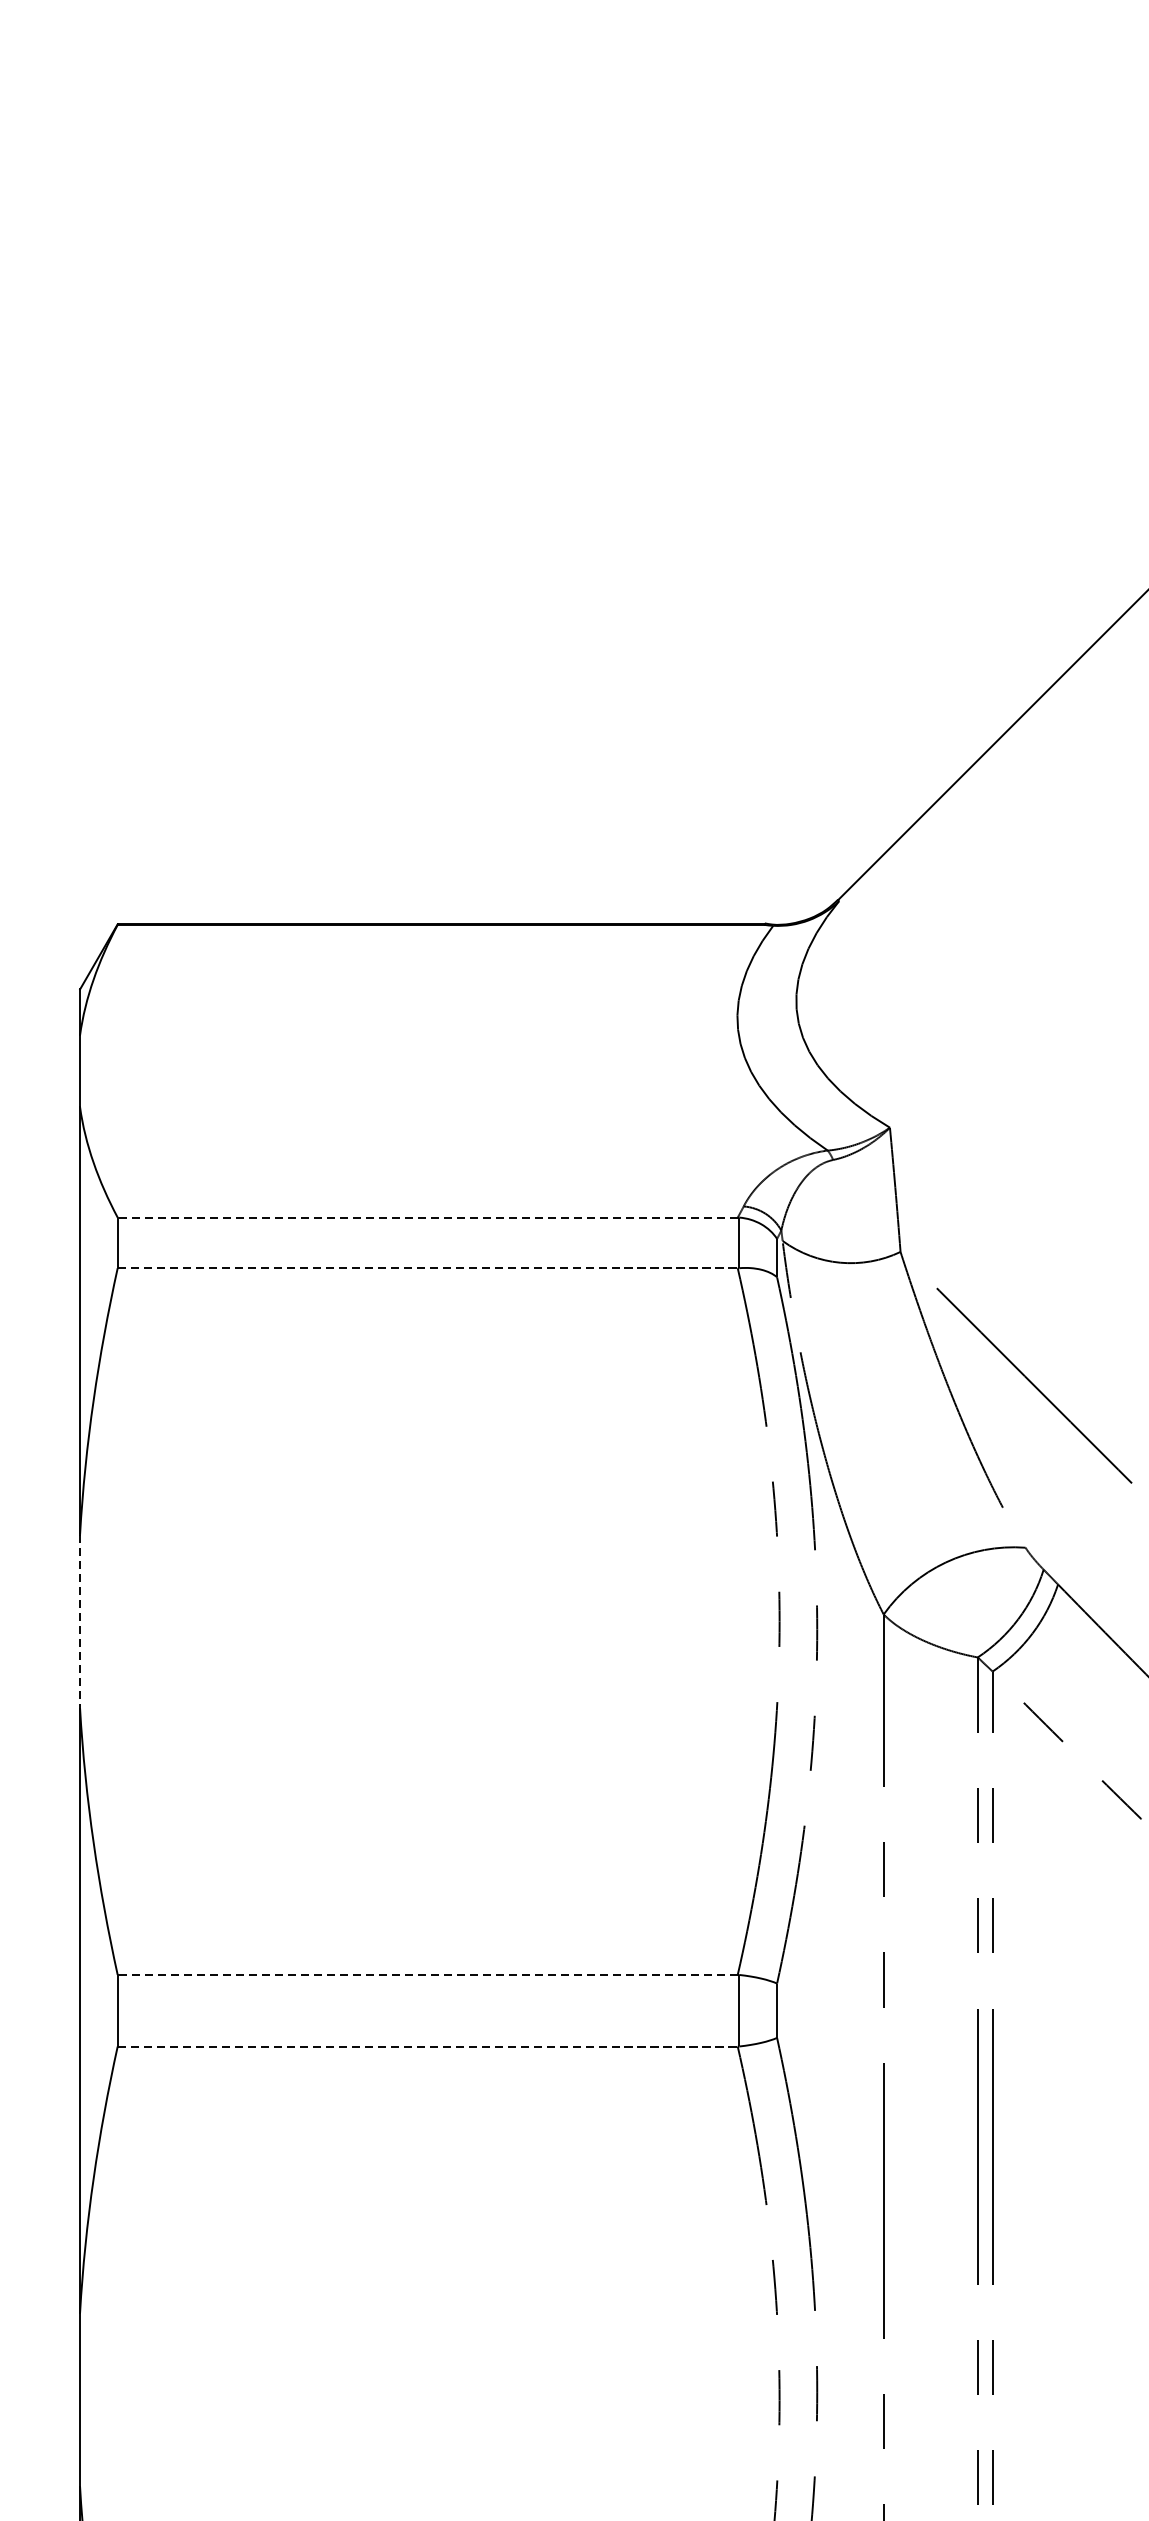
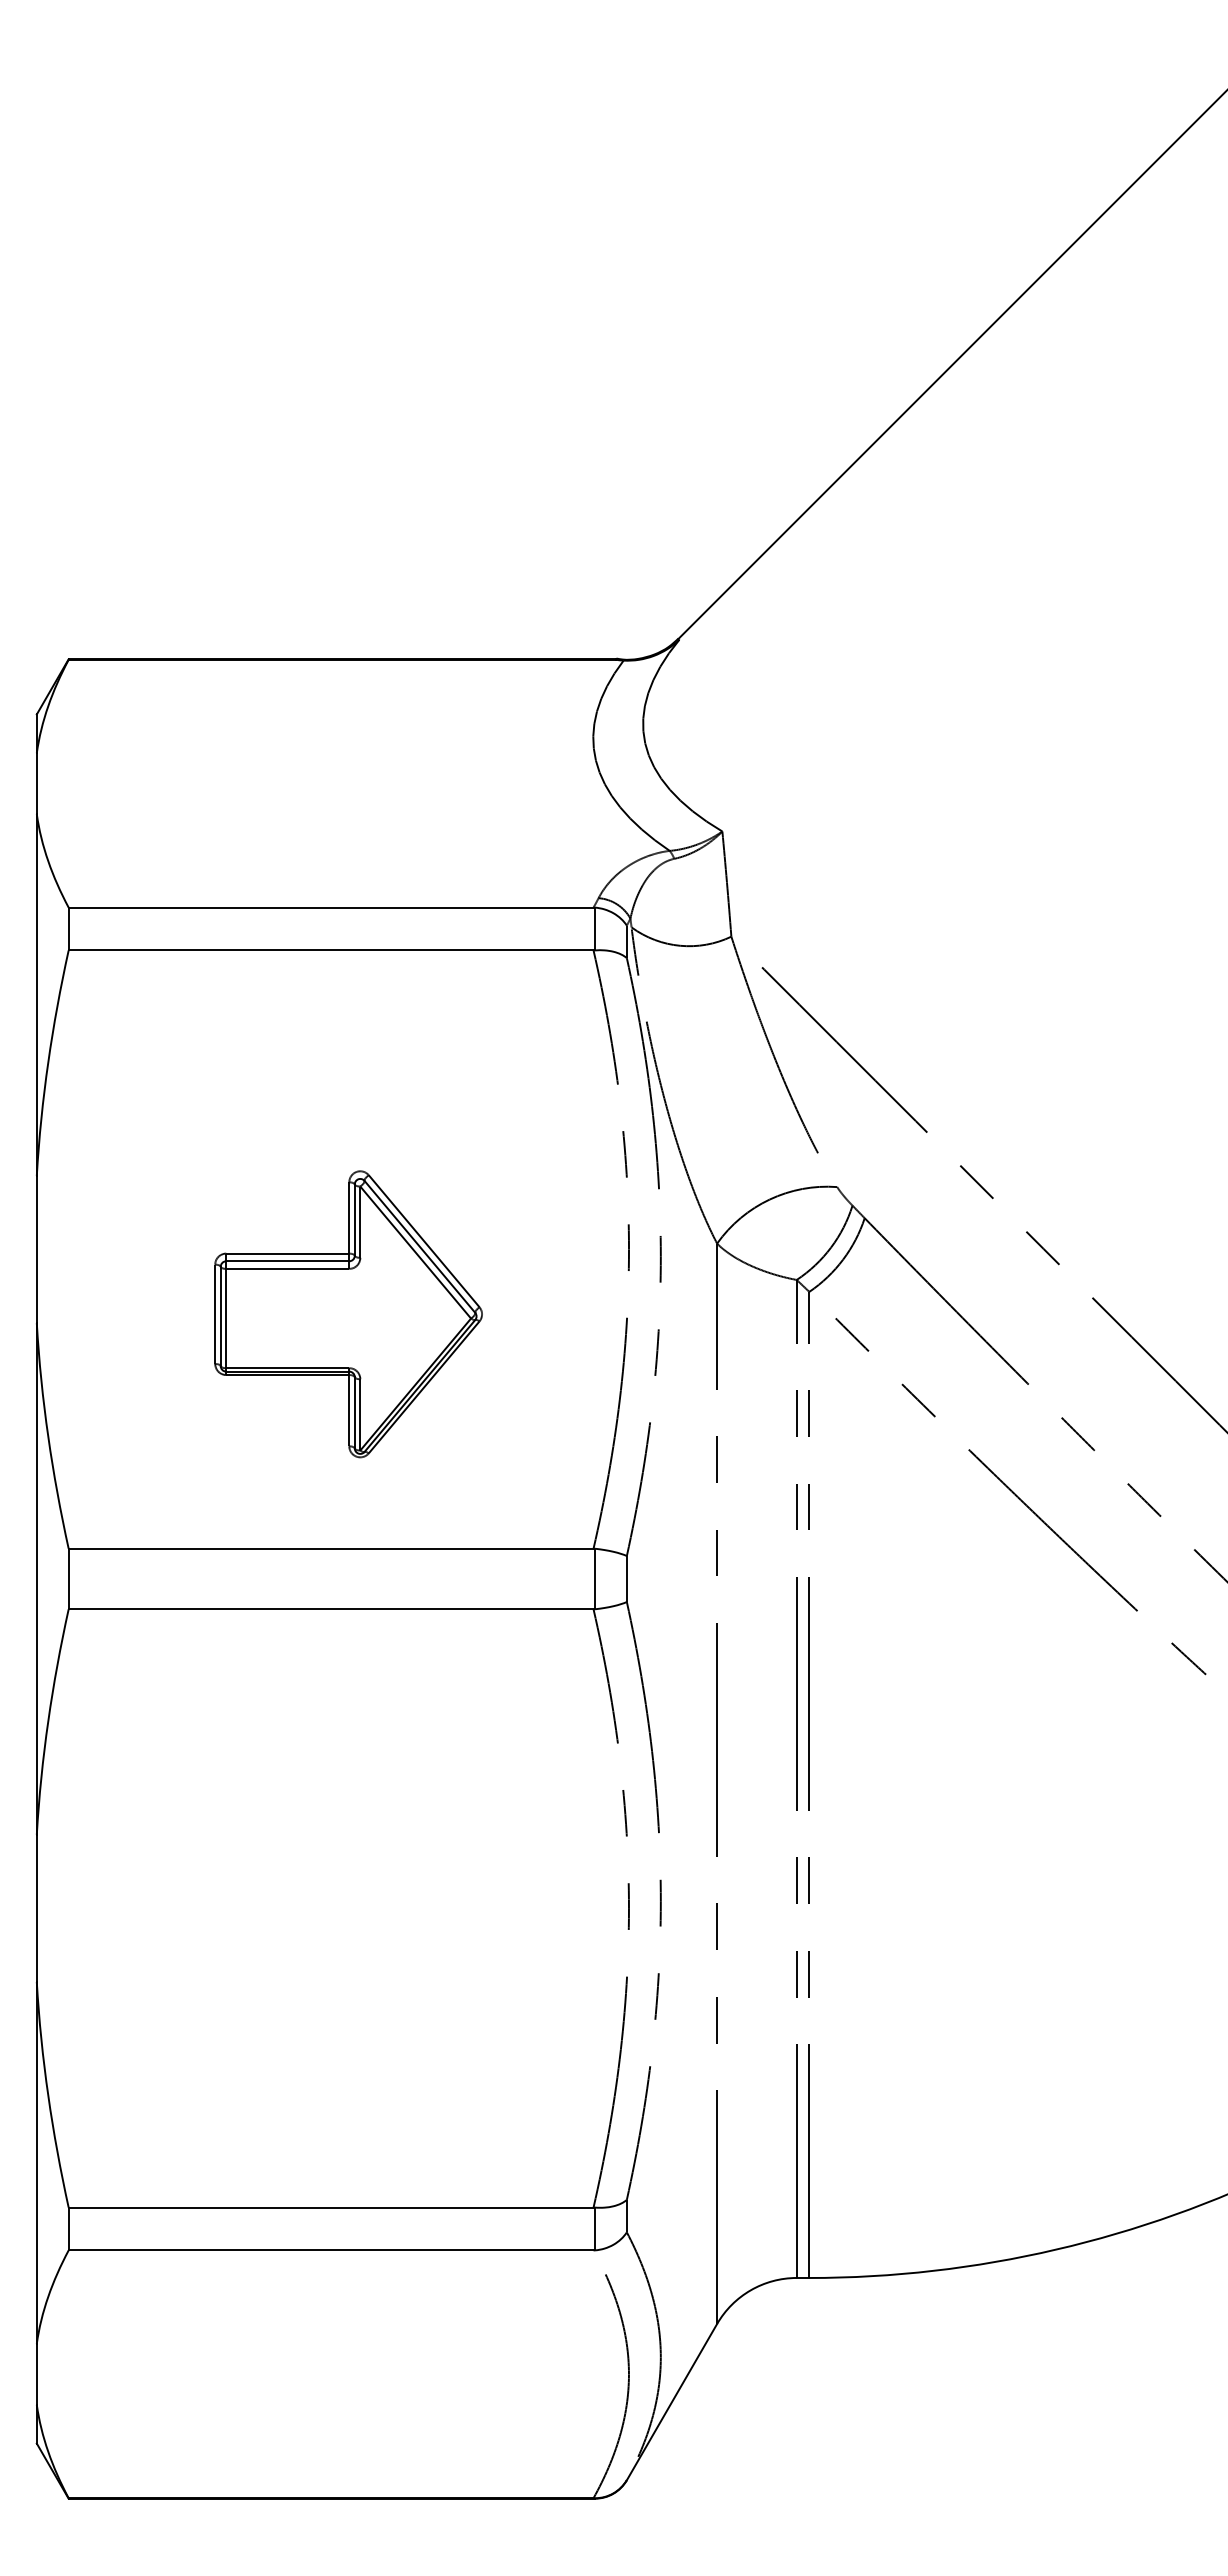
line: (427, 1217) -> (330, 907), dashed -> solid
line: (428, 1268) -> (331, 950), dashed -> solid
line: (79, 1621) -> (36, 1249), dashed -> solid
part: (448, 1698) -> (348, 1314), added
line: (427, 1974) -> (330, 1548), dashed -> solid
line: (428, 2046) -> (331, 1609), dashed -> solid

